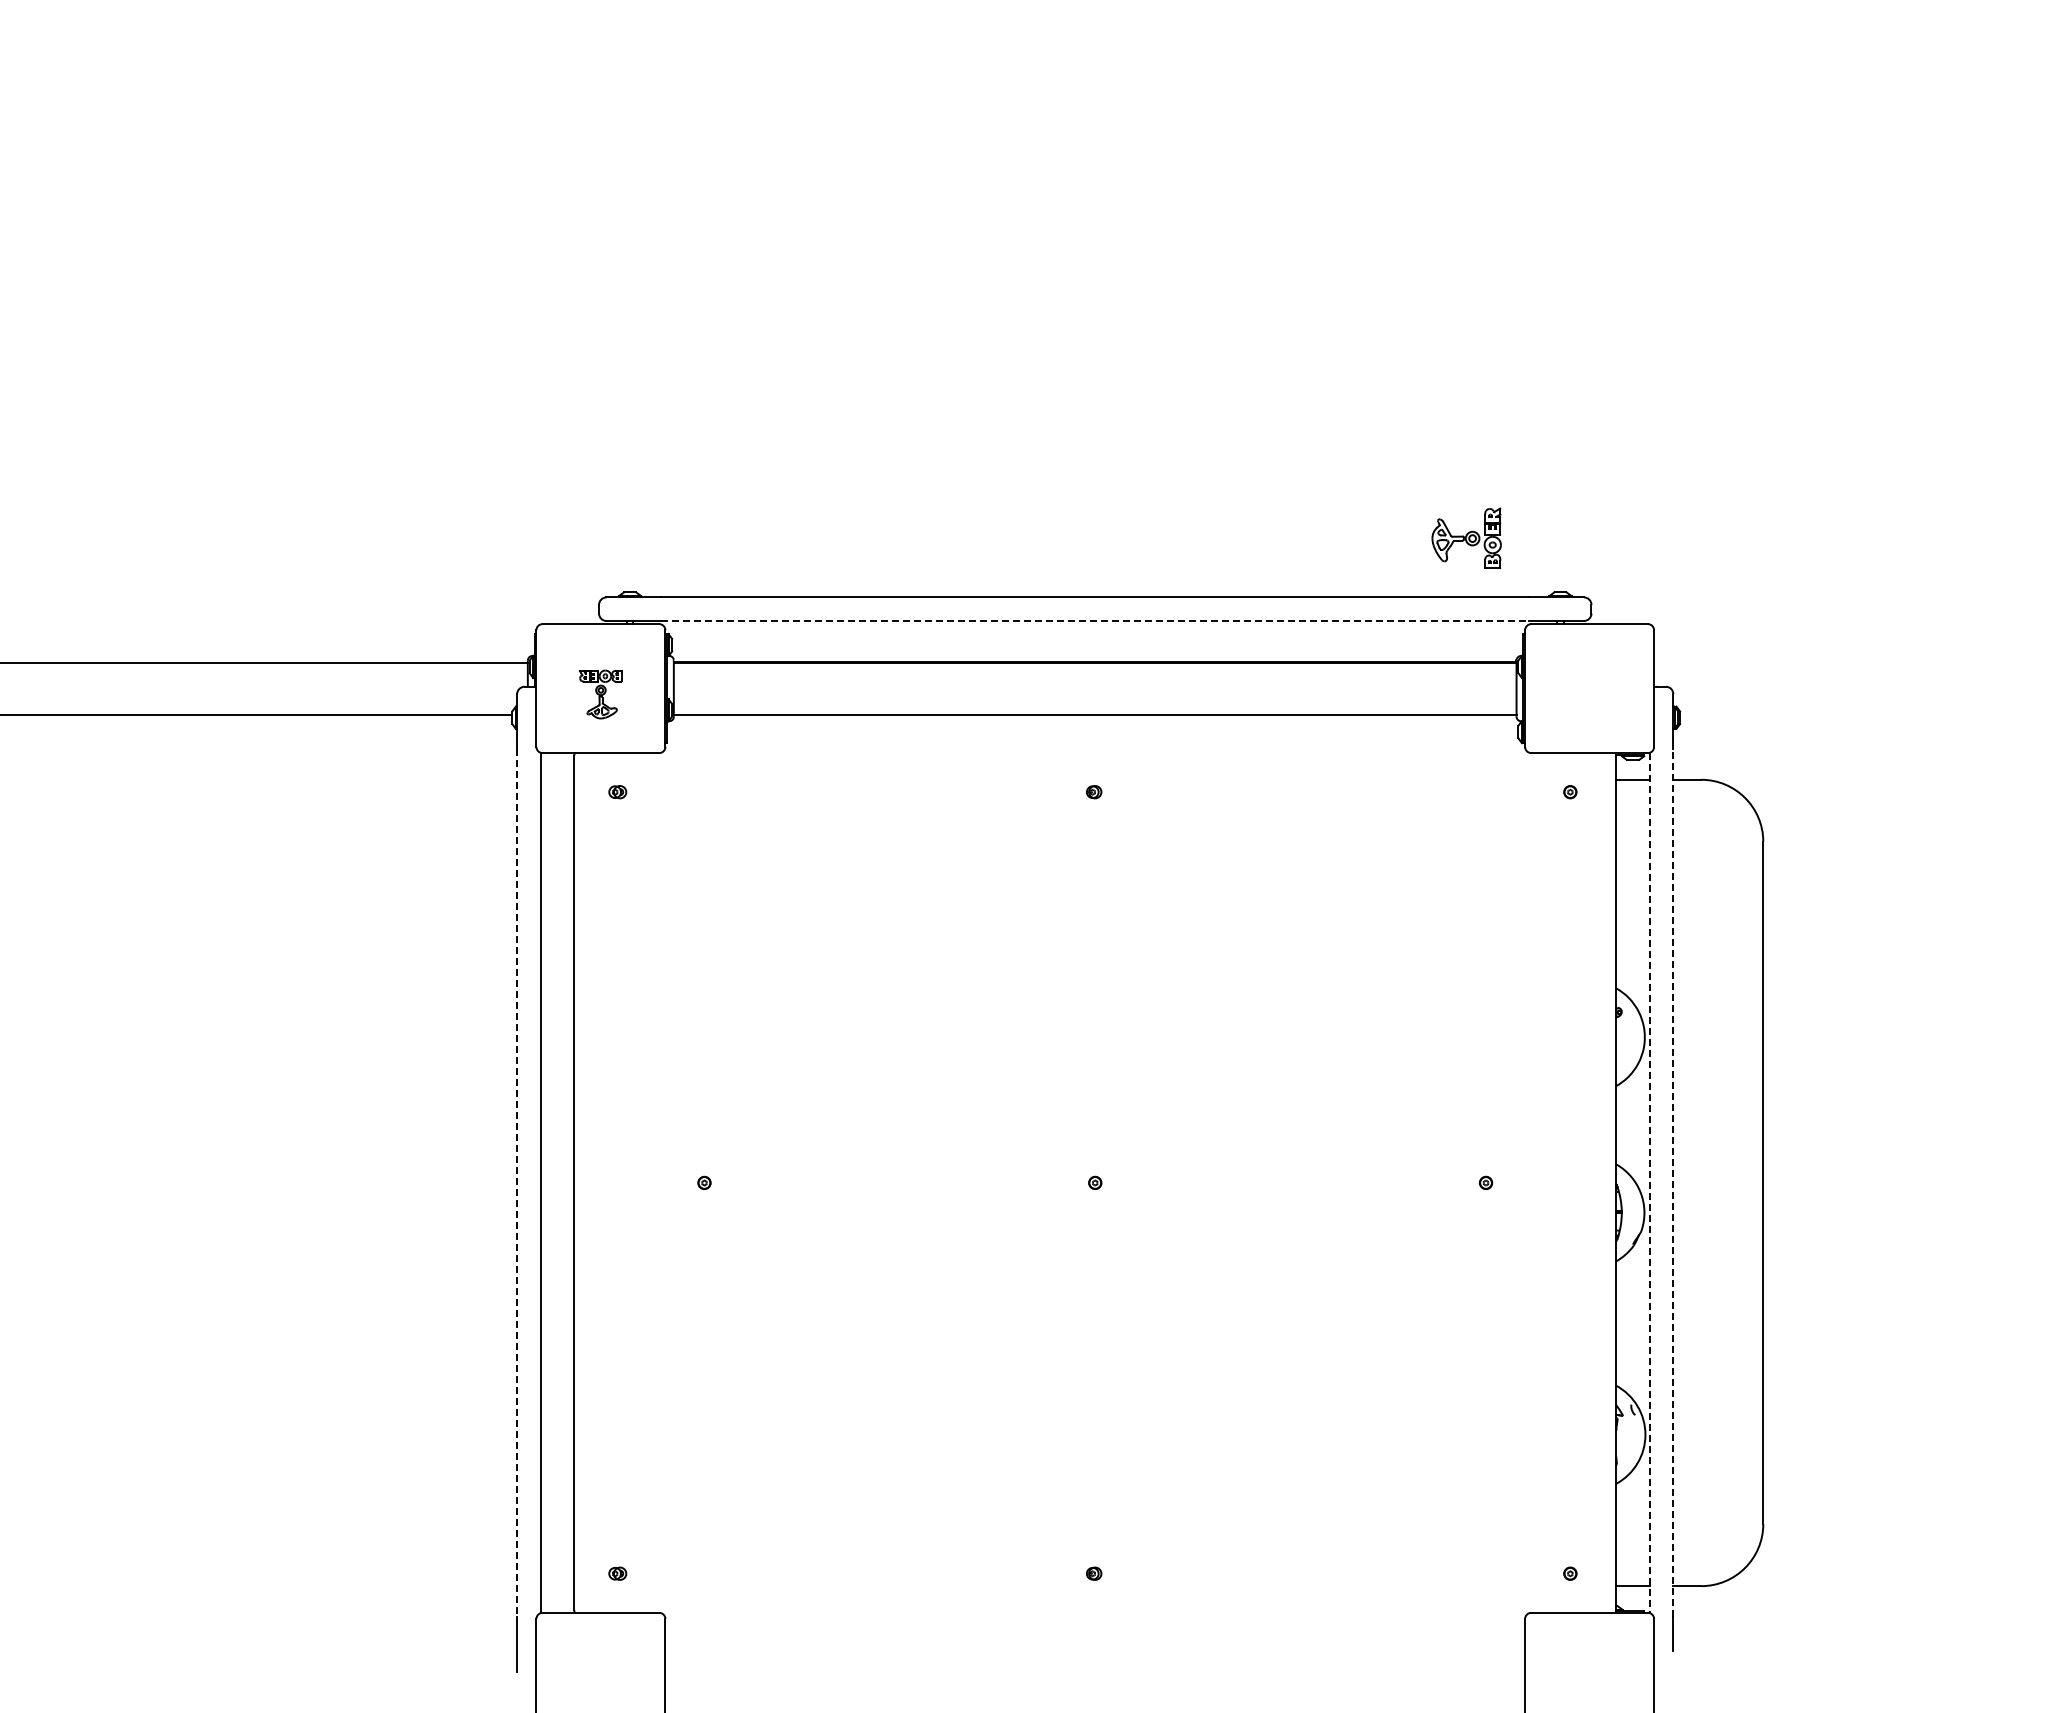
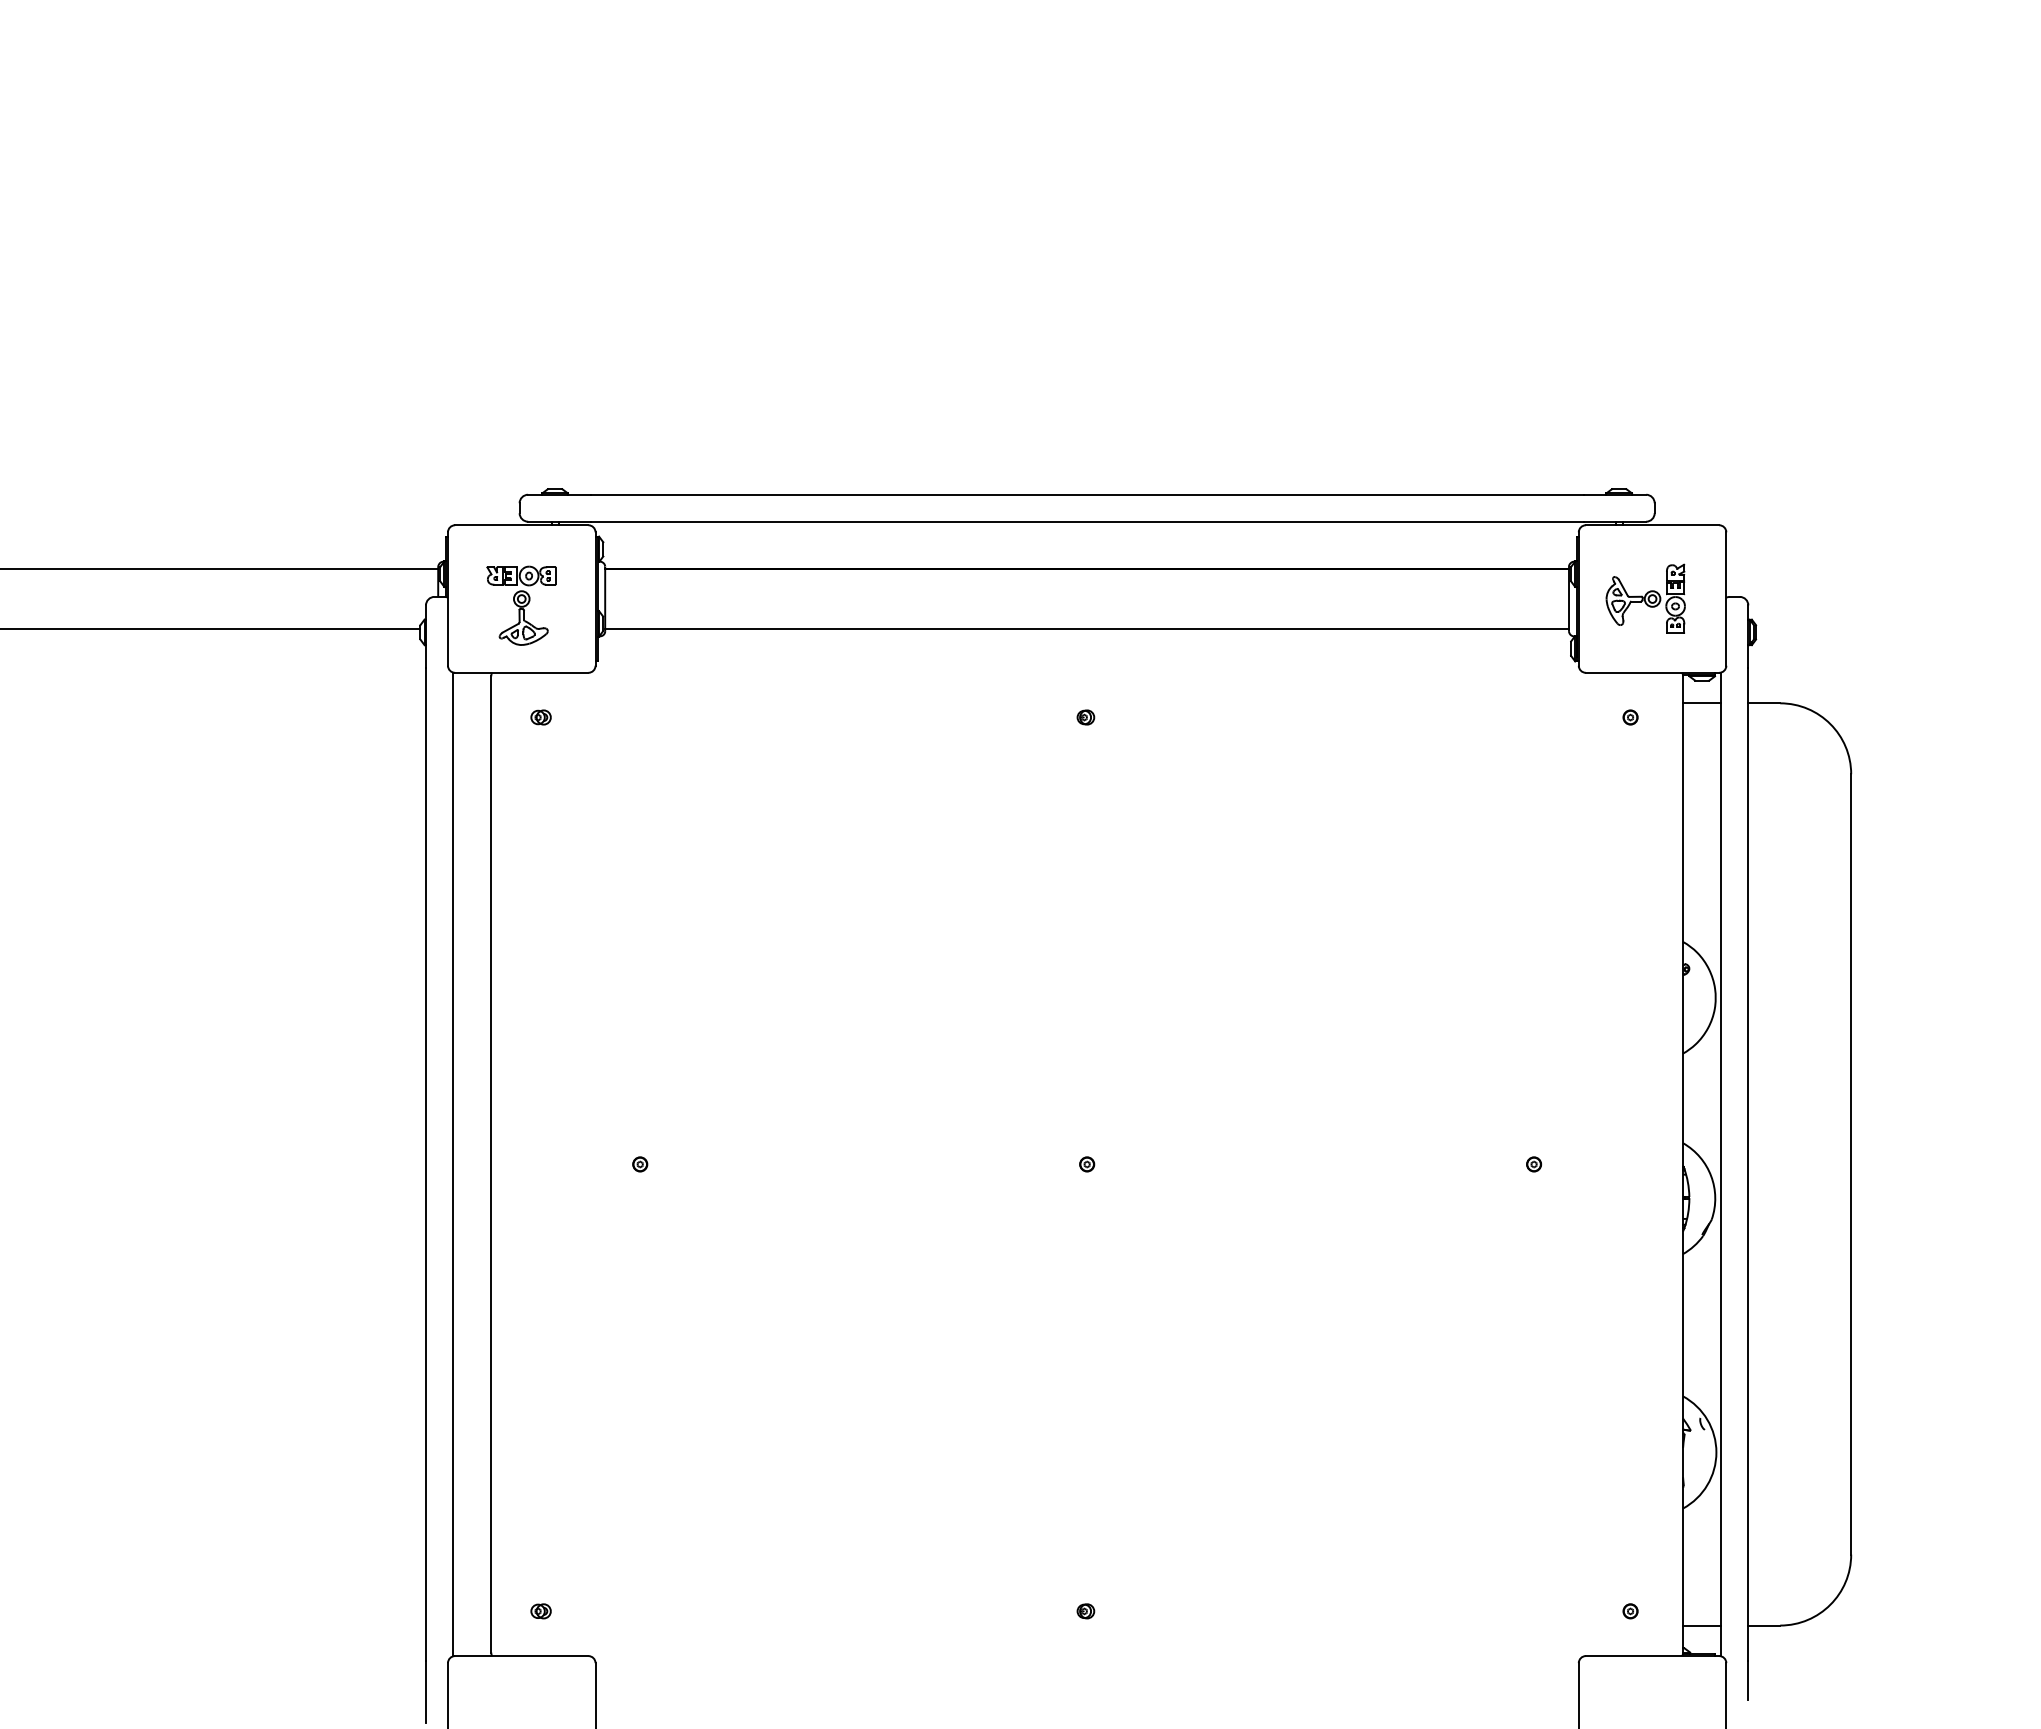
part: (1466, 537) -> (1645, 597), moved
line: (1095, 621) -> (1087, 522), dashed -> solid
part: (600, 694) -> (521, 605), size x1.43
line: (1673, 1182) -> (1748, 1163), dashed -> solid
line: (517, 1183) -> (426, 1165), dashed -> solid
line: (1649, 1183) -> (1721, 1165), dashed -> solid

